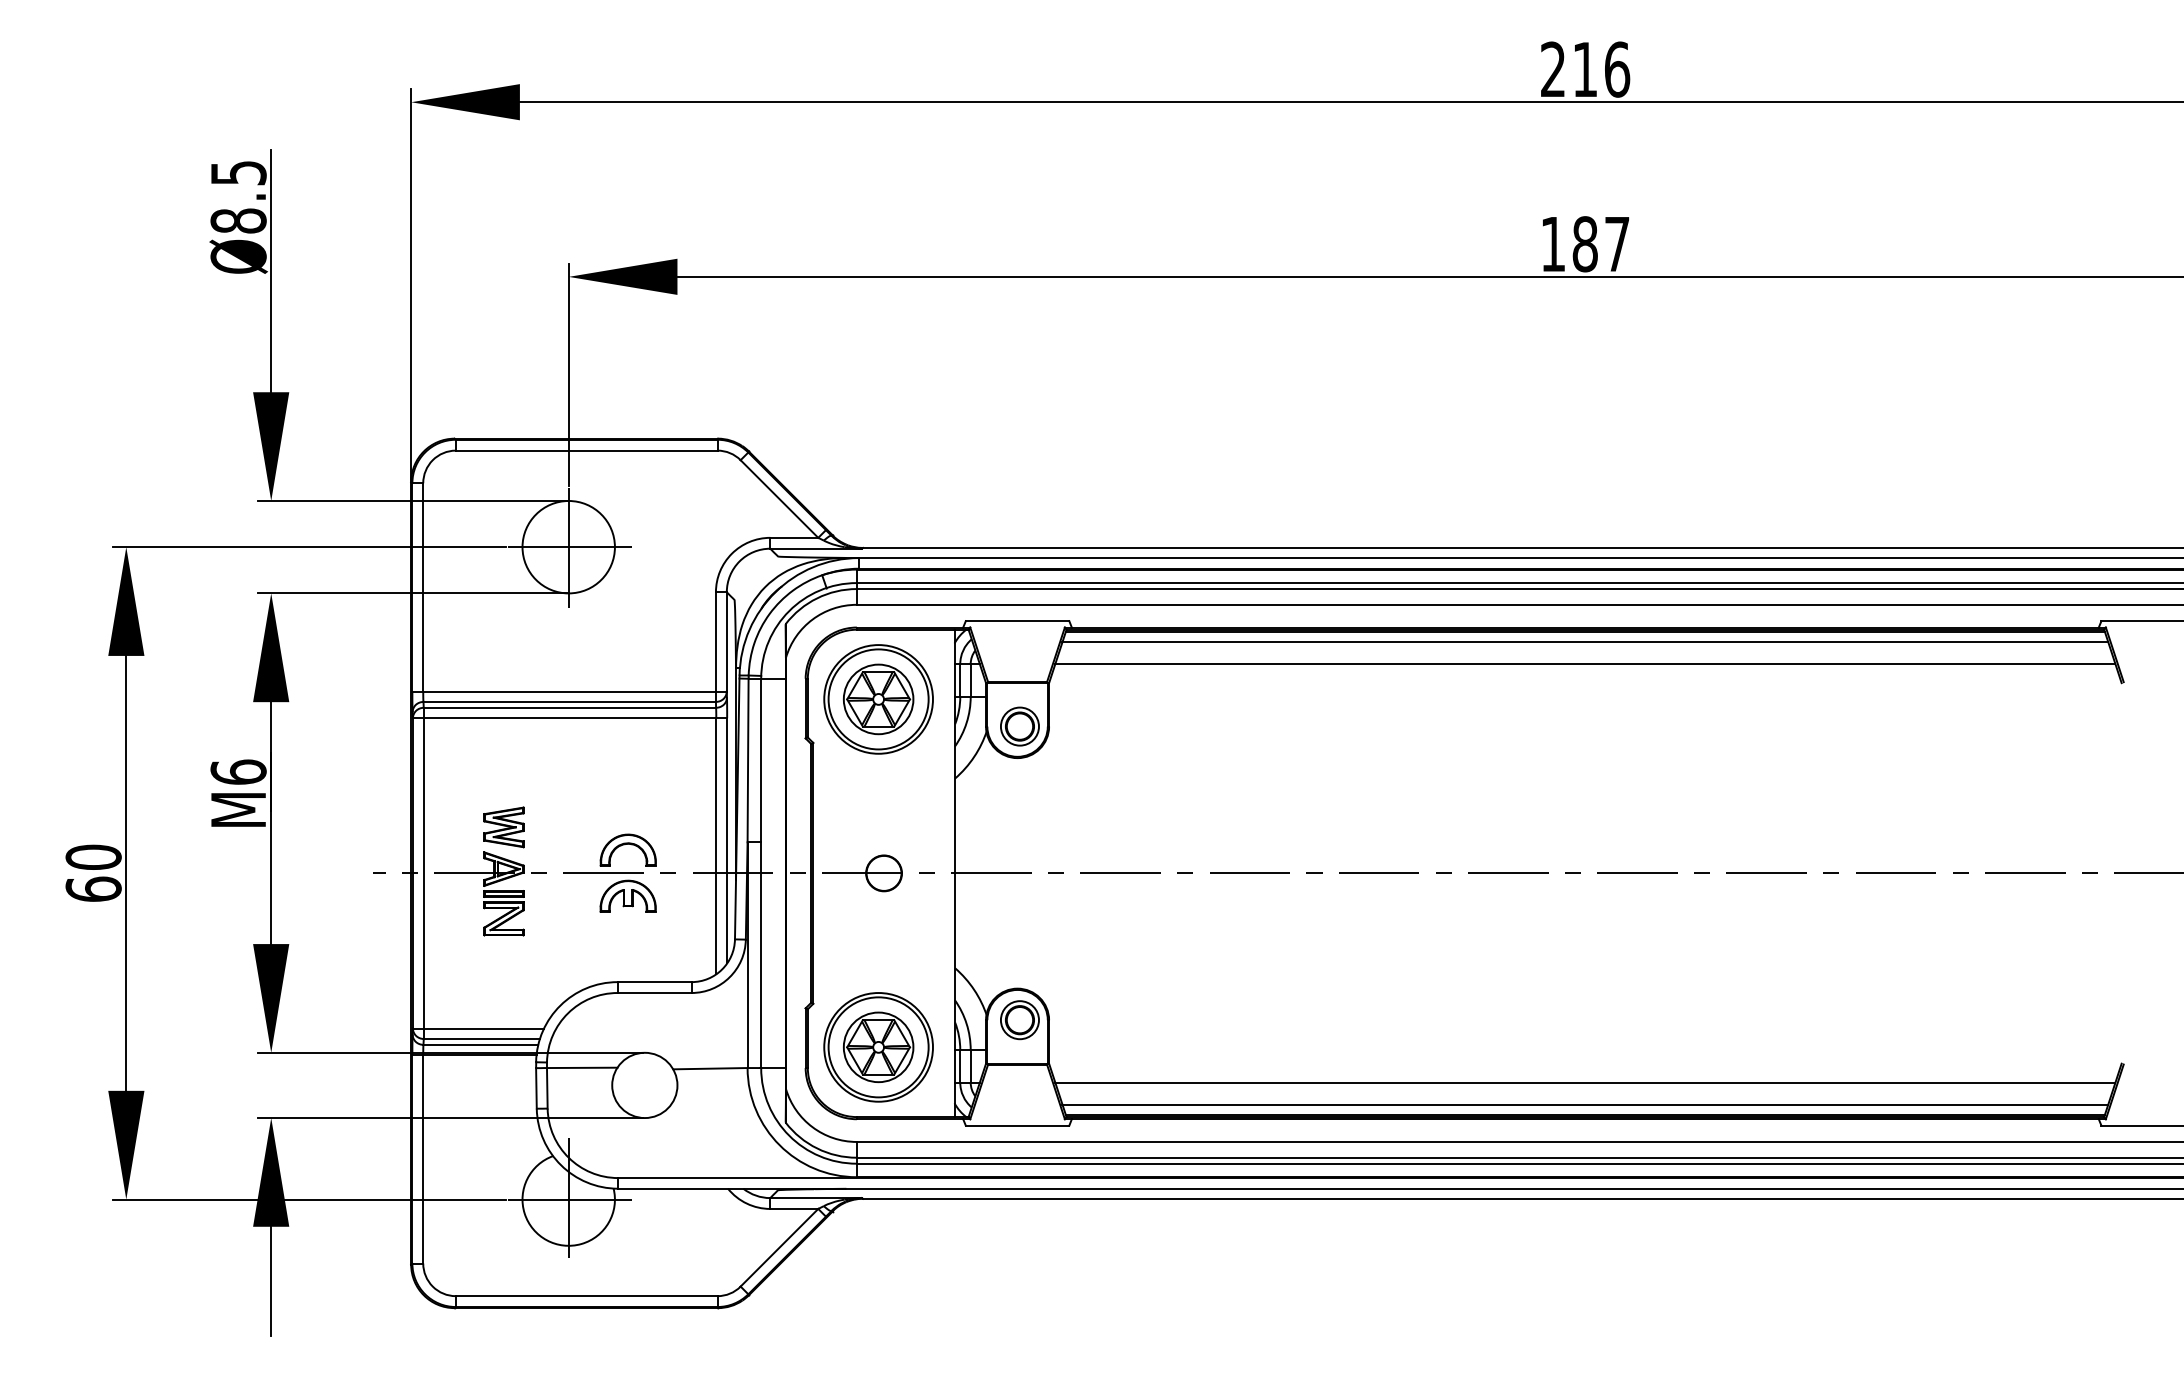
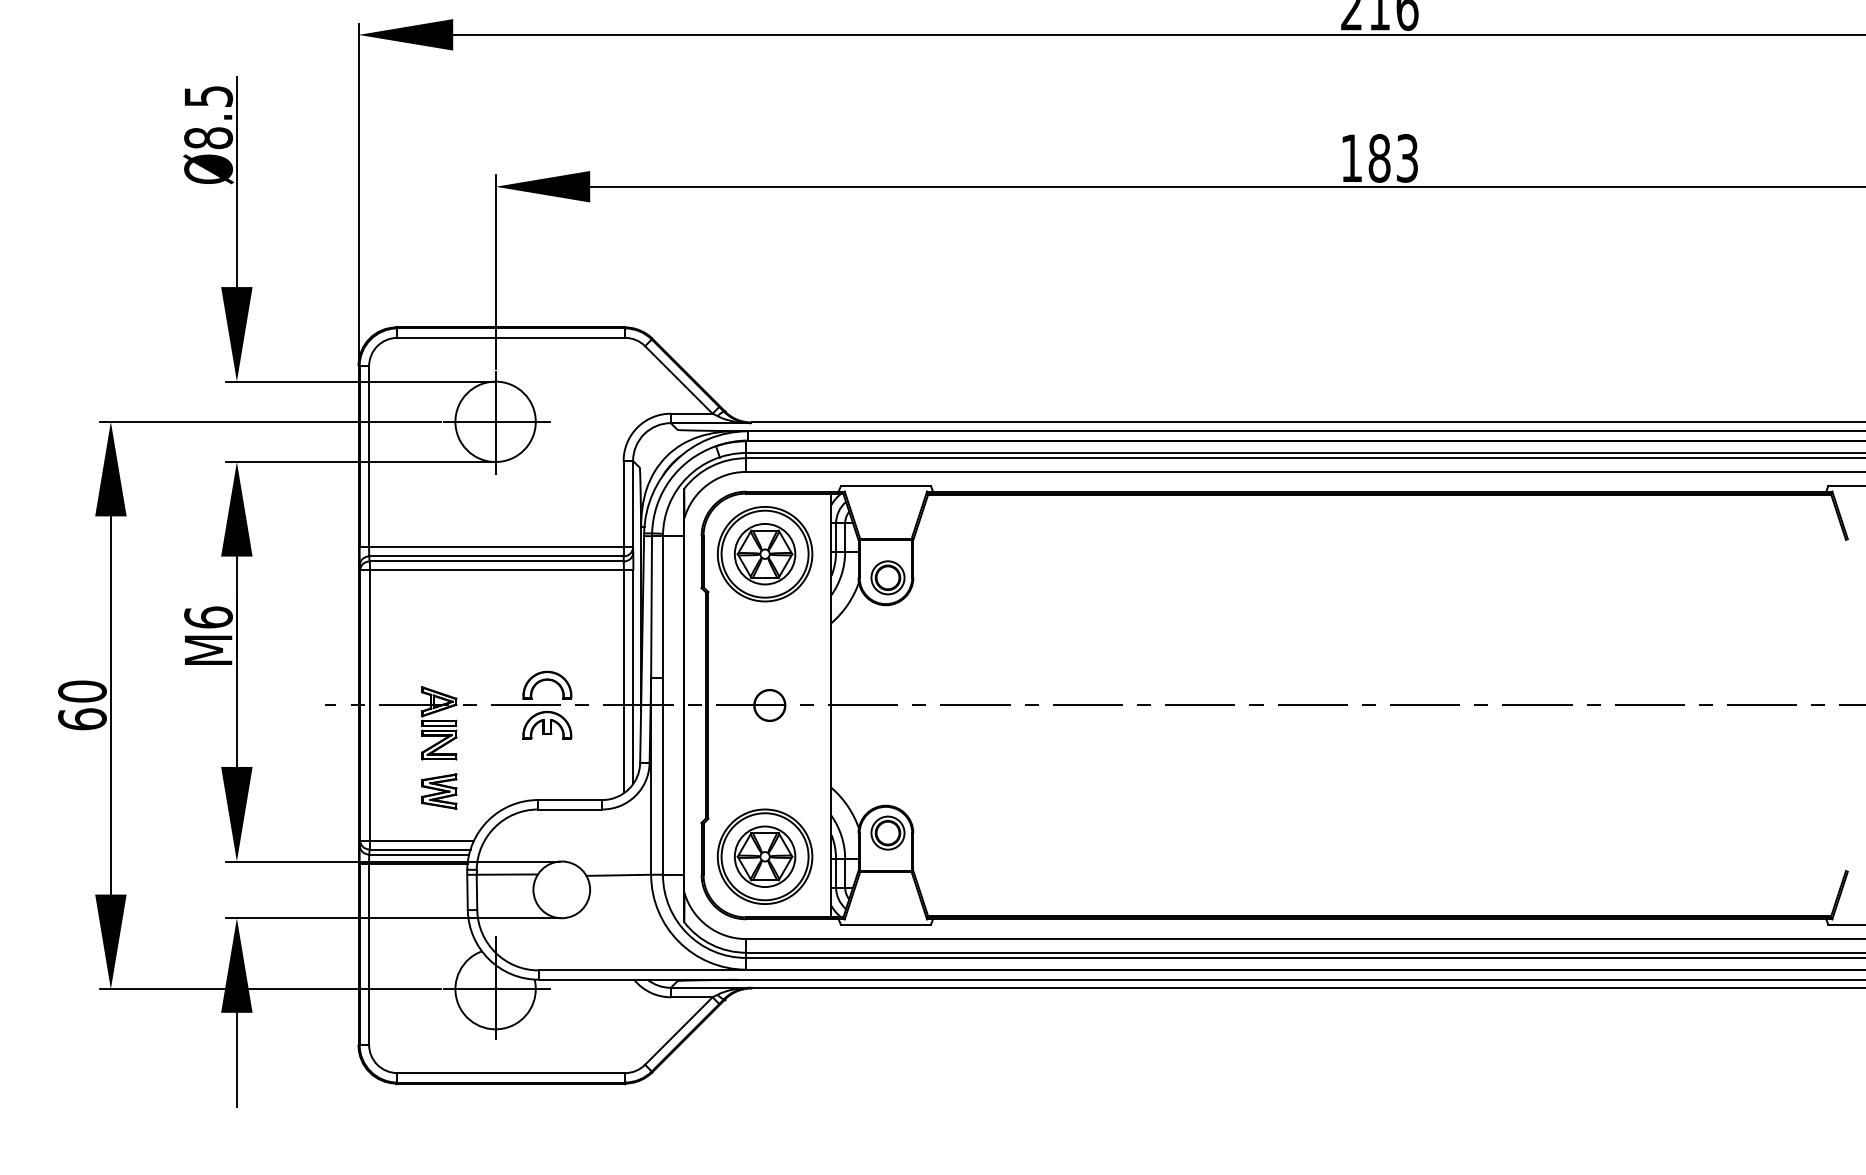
text: (1617, 244) -> (1407, 158), 187 -> 183
line: (1585, 642) -> (1379, 504), removed
line: (1585, 663) -> (1379, 522), removed
part: (503, 827) -> (438, 791), moved
line: (1585, 1083) -> (1379, 888), removed
line: (1585, 1104) -> (1379, 906), removed

